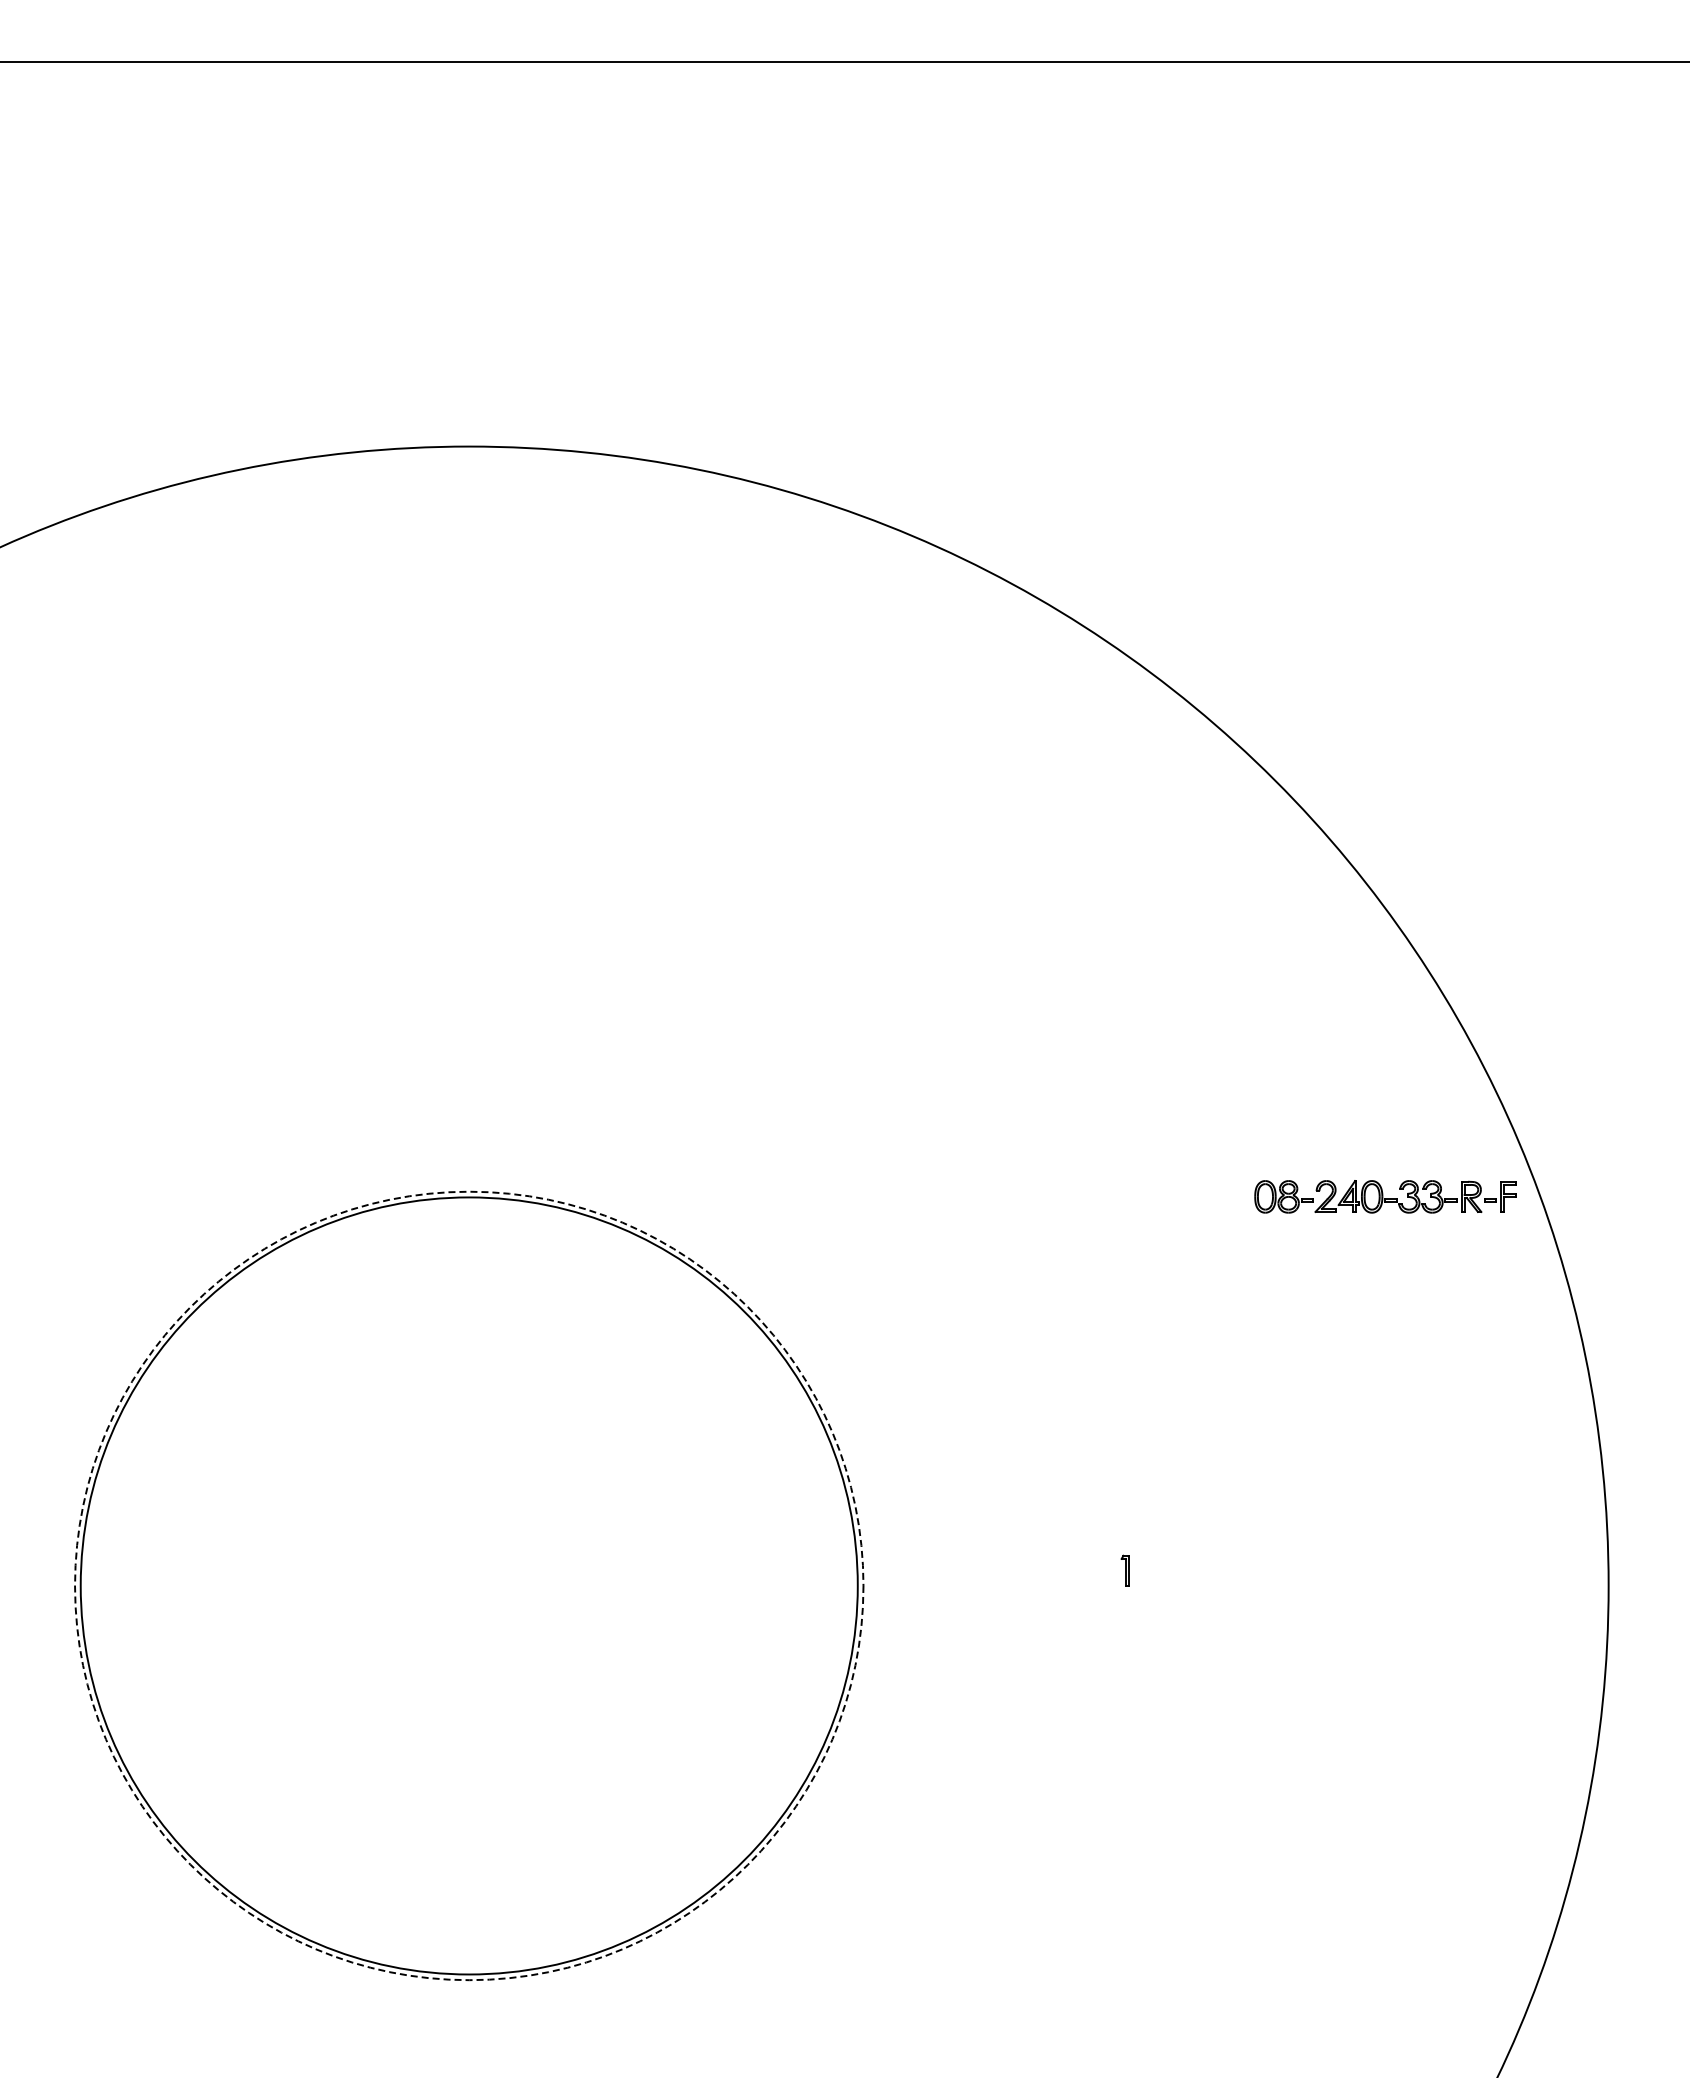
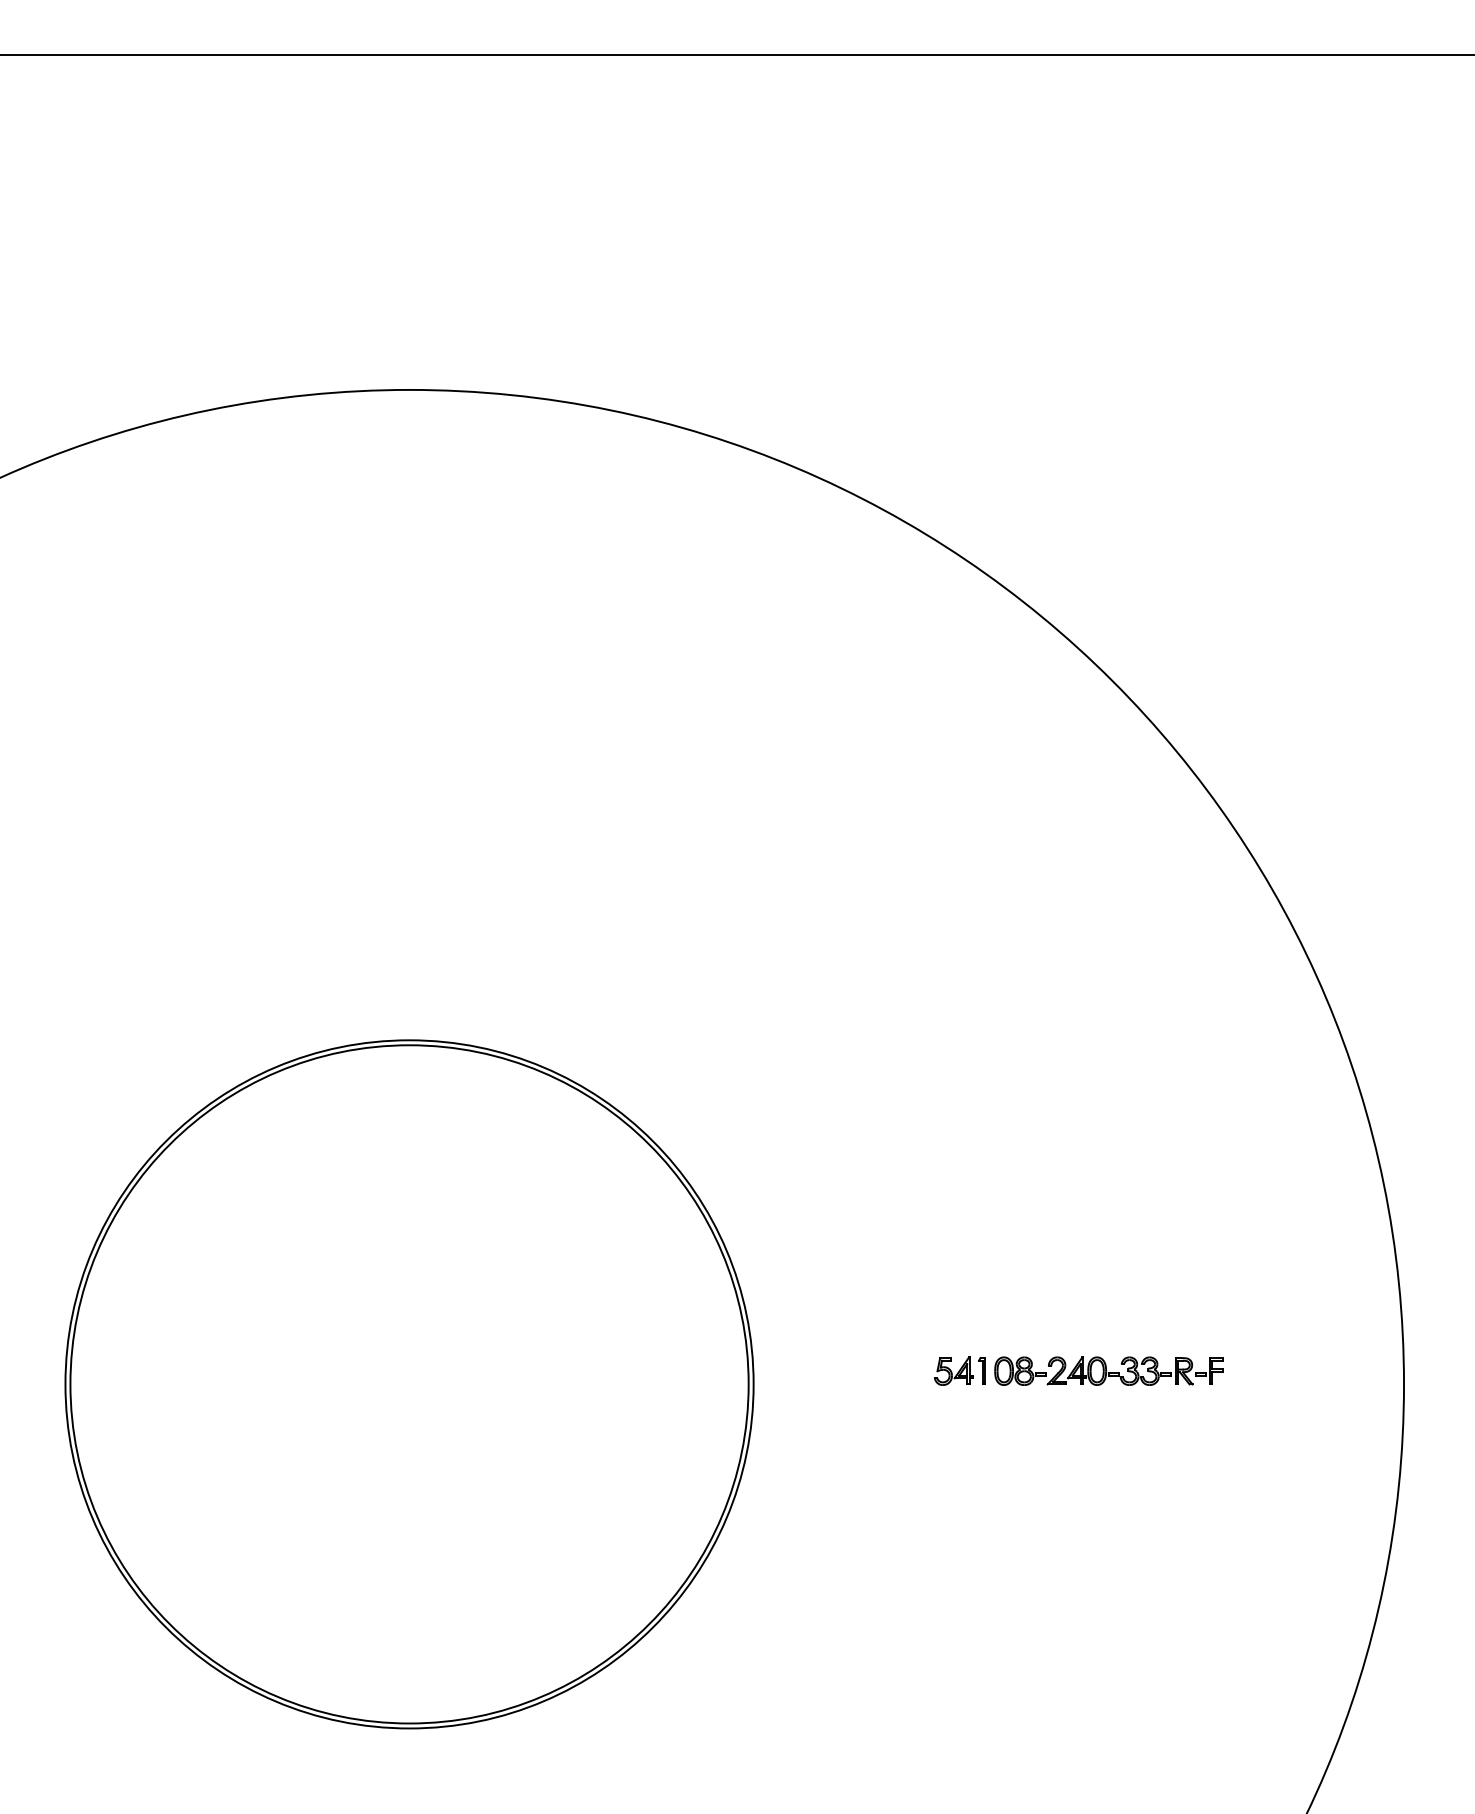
part: (1385, 1196) -> (1108, 1370), moved
part: (1092, 1570) -> (953, 1370), added
circle: (469, 1585) -> (409, 1383), dashed -> solid

